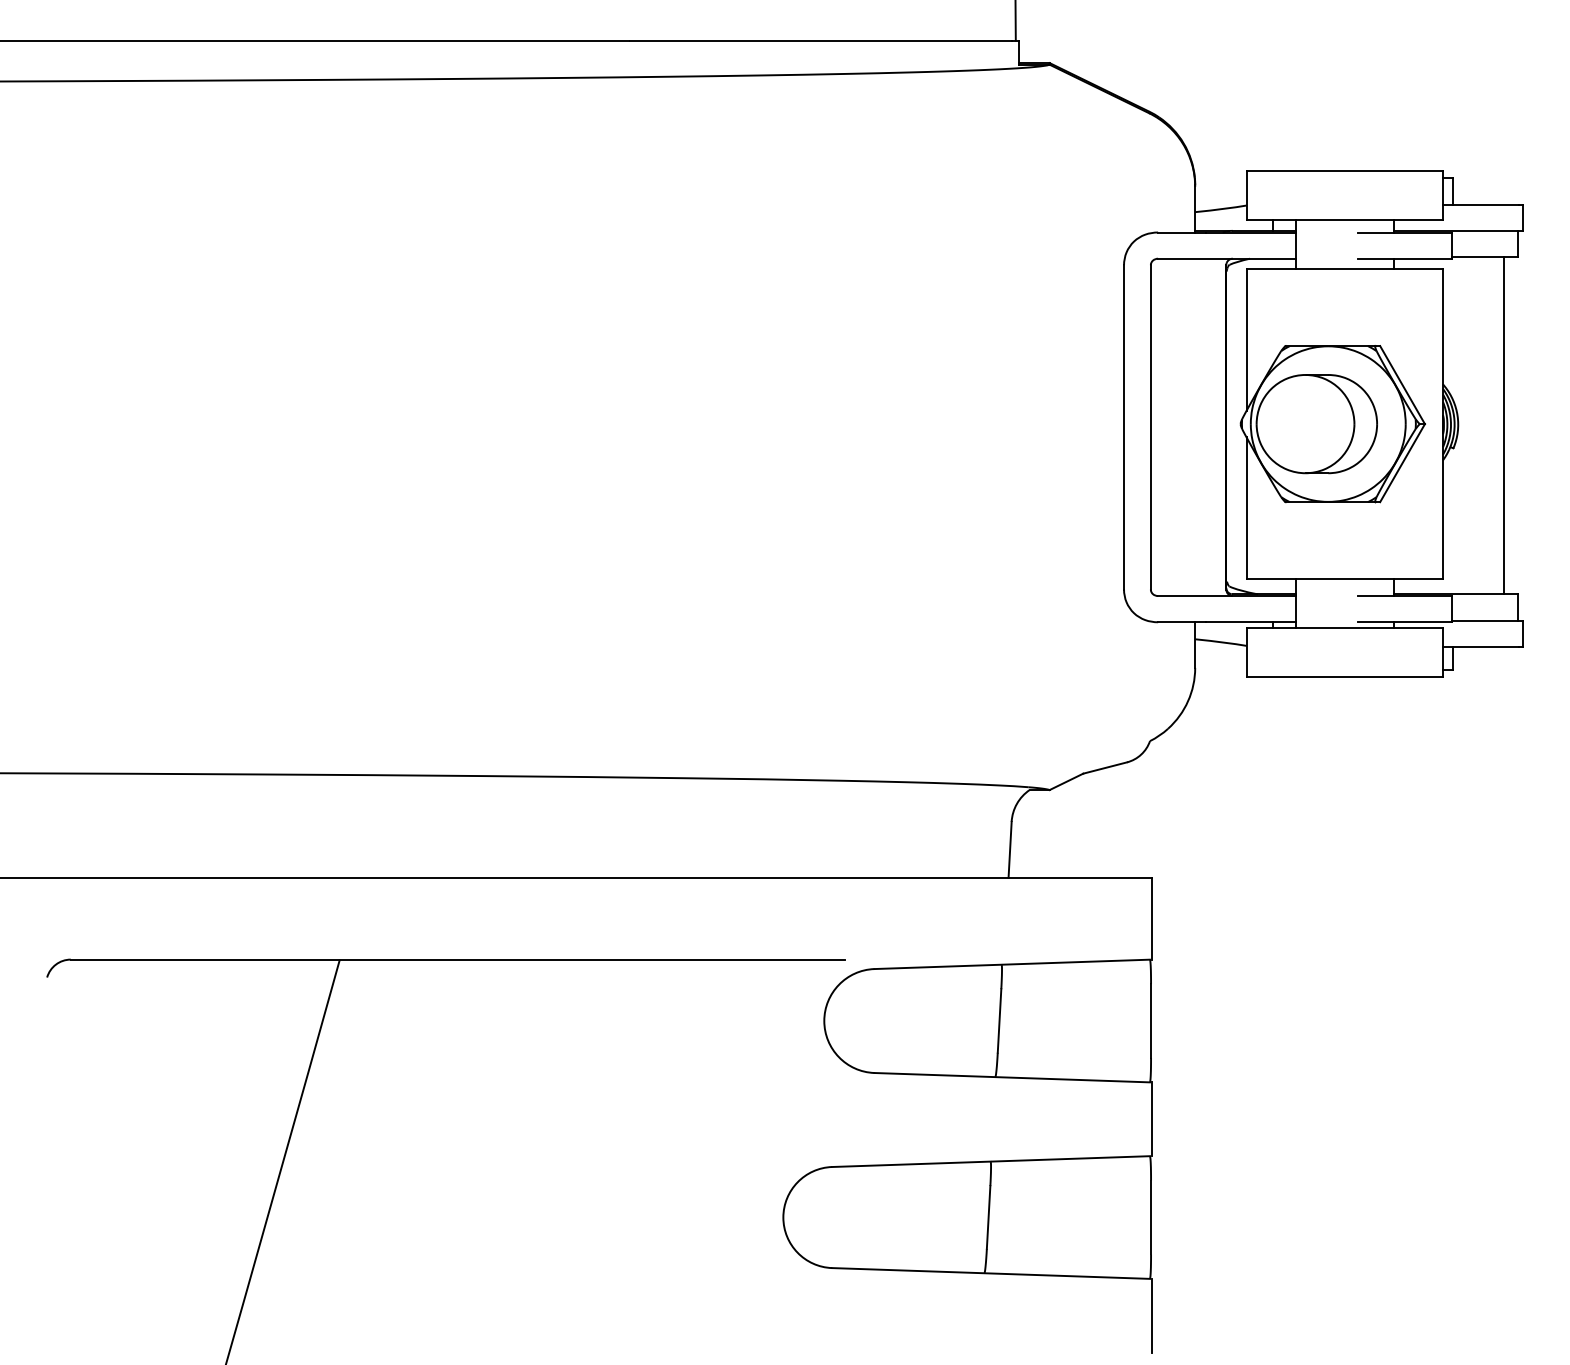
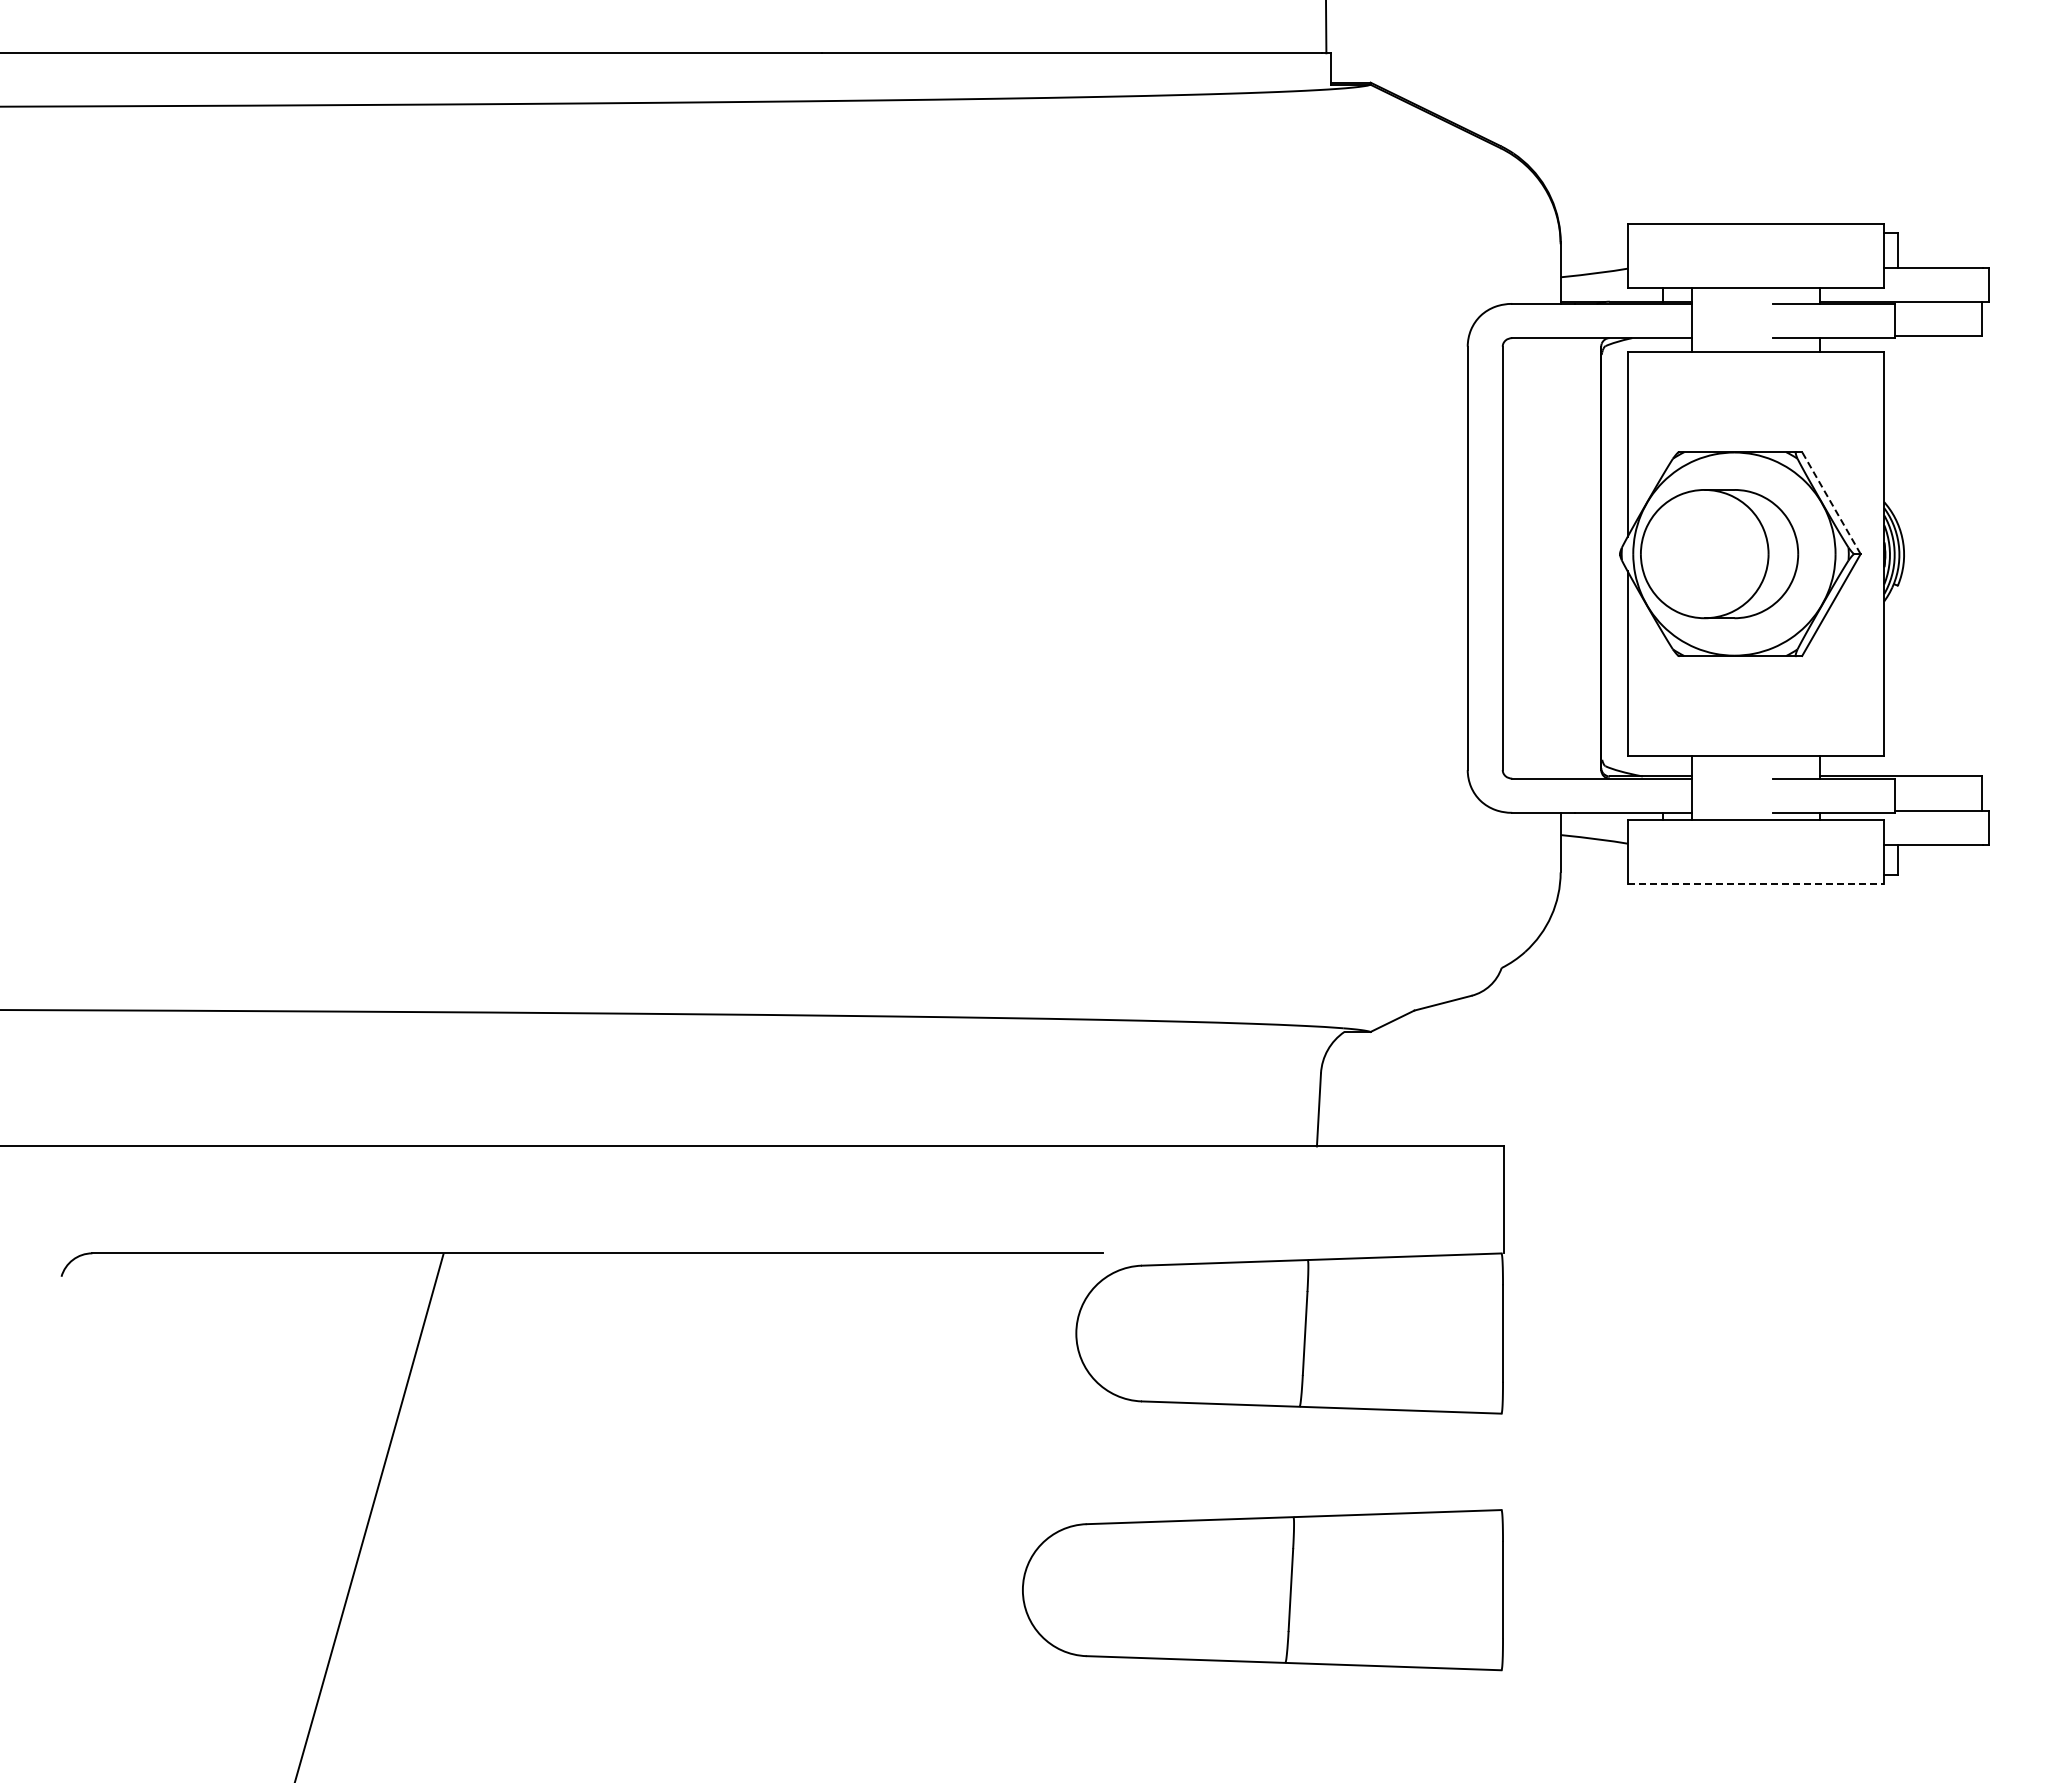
line: (1402, 385) -> (1831, 503), solid -> dashed
line: (1504, 425) -> (1964, 555), removed
line: (1345, 677) -> (1756, 884), solid -> dashed
line: (1152, 1119) -> (1504, 1461), removed
line: (1152, 1315) -> (1504, 1718), removed

